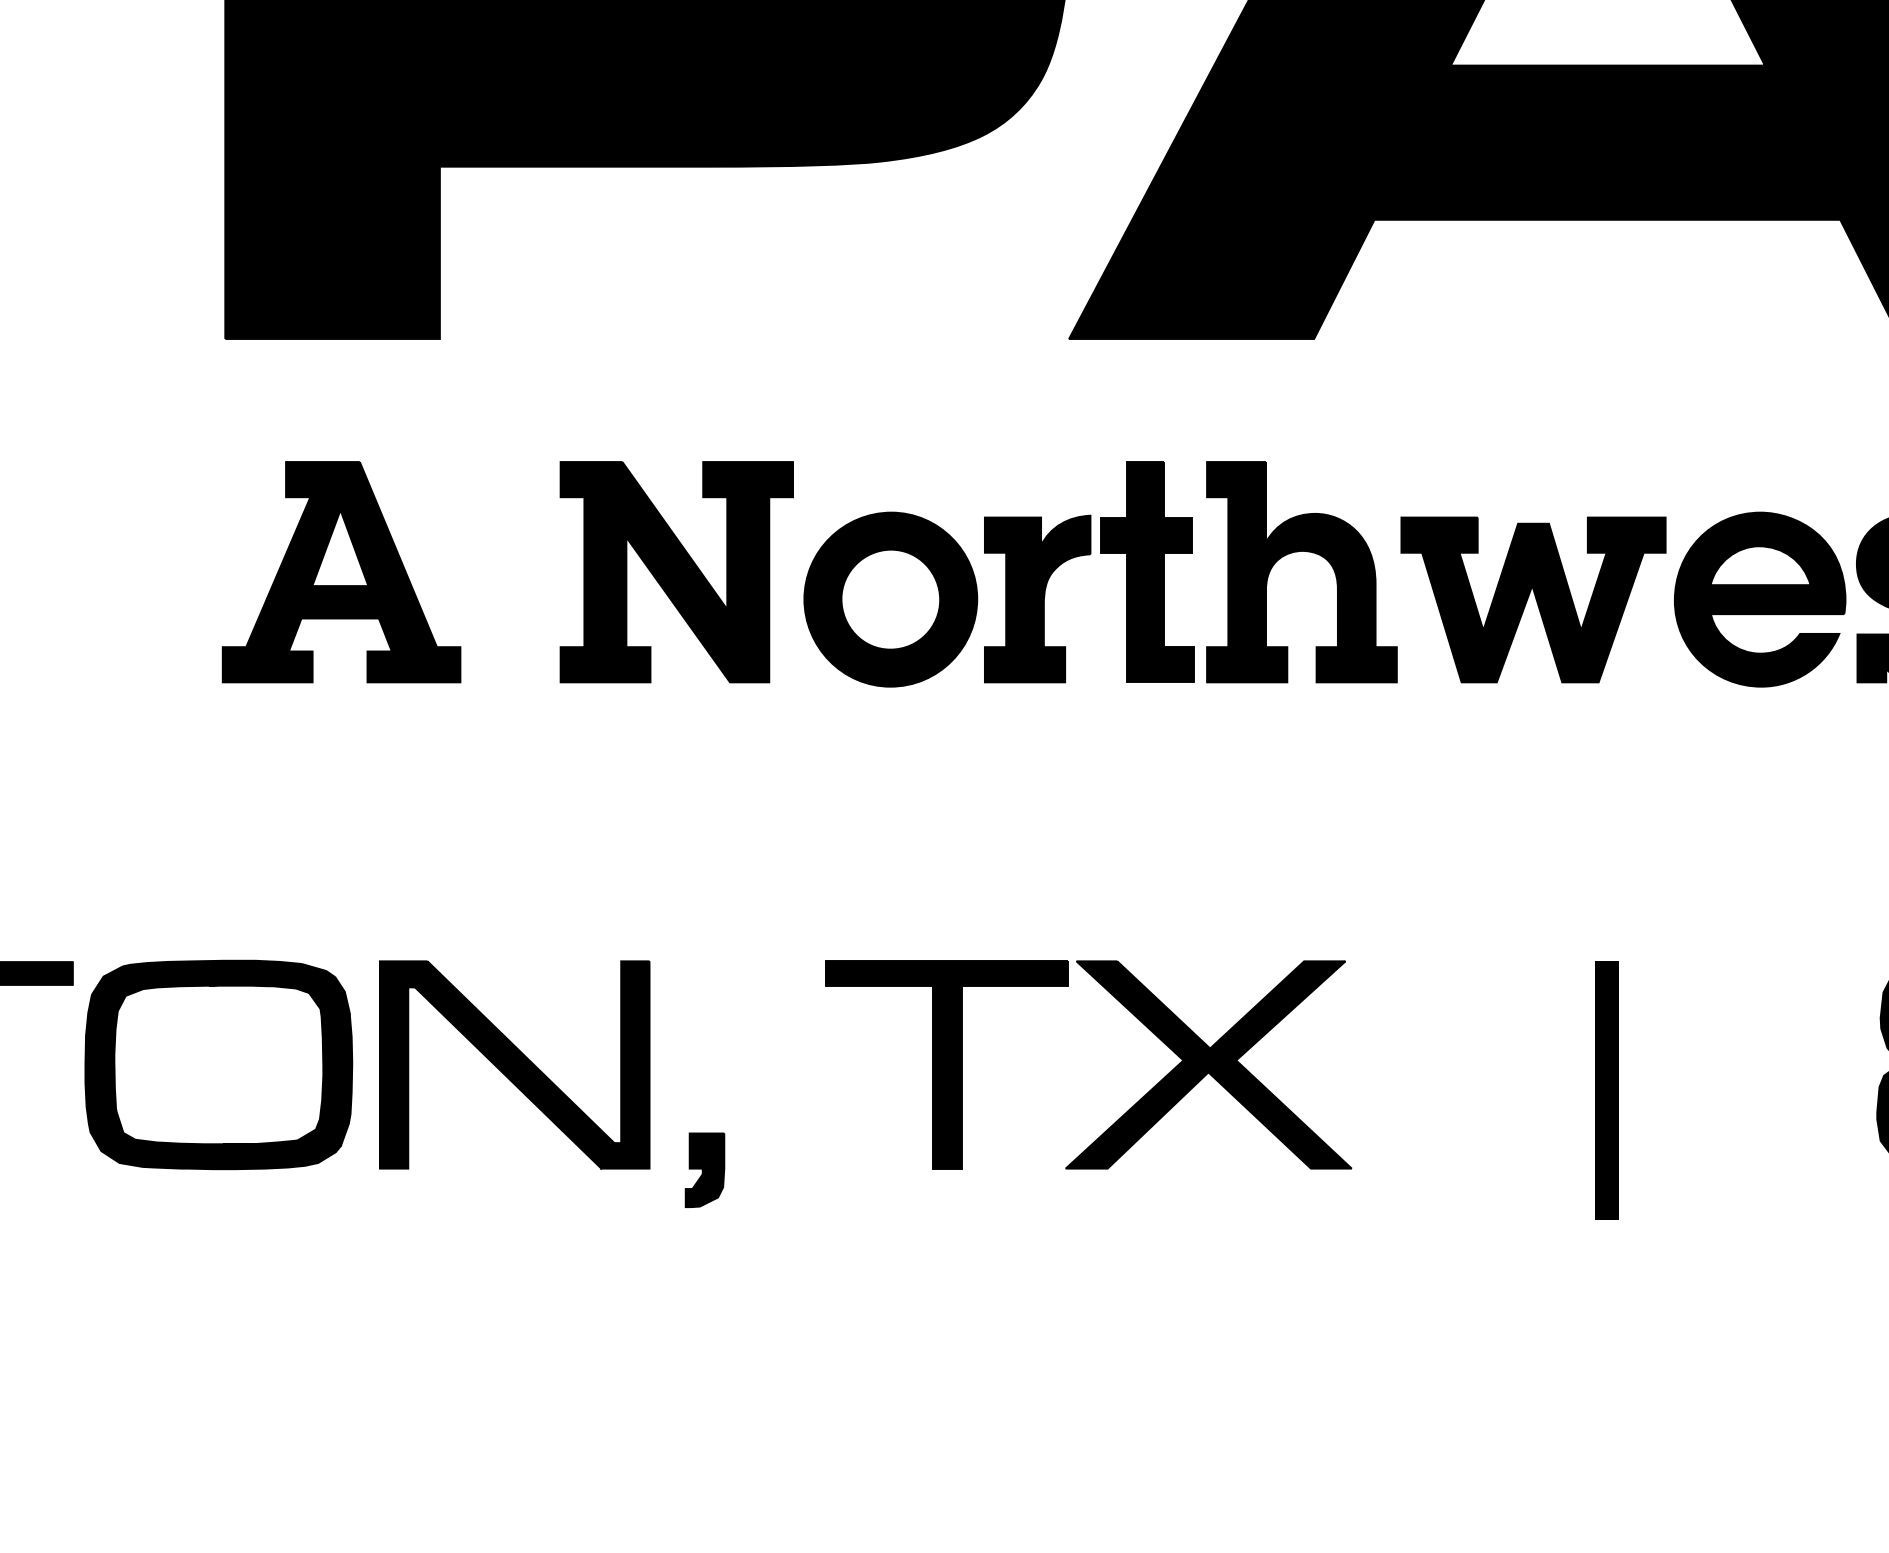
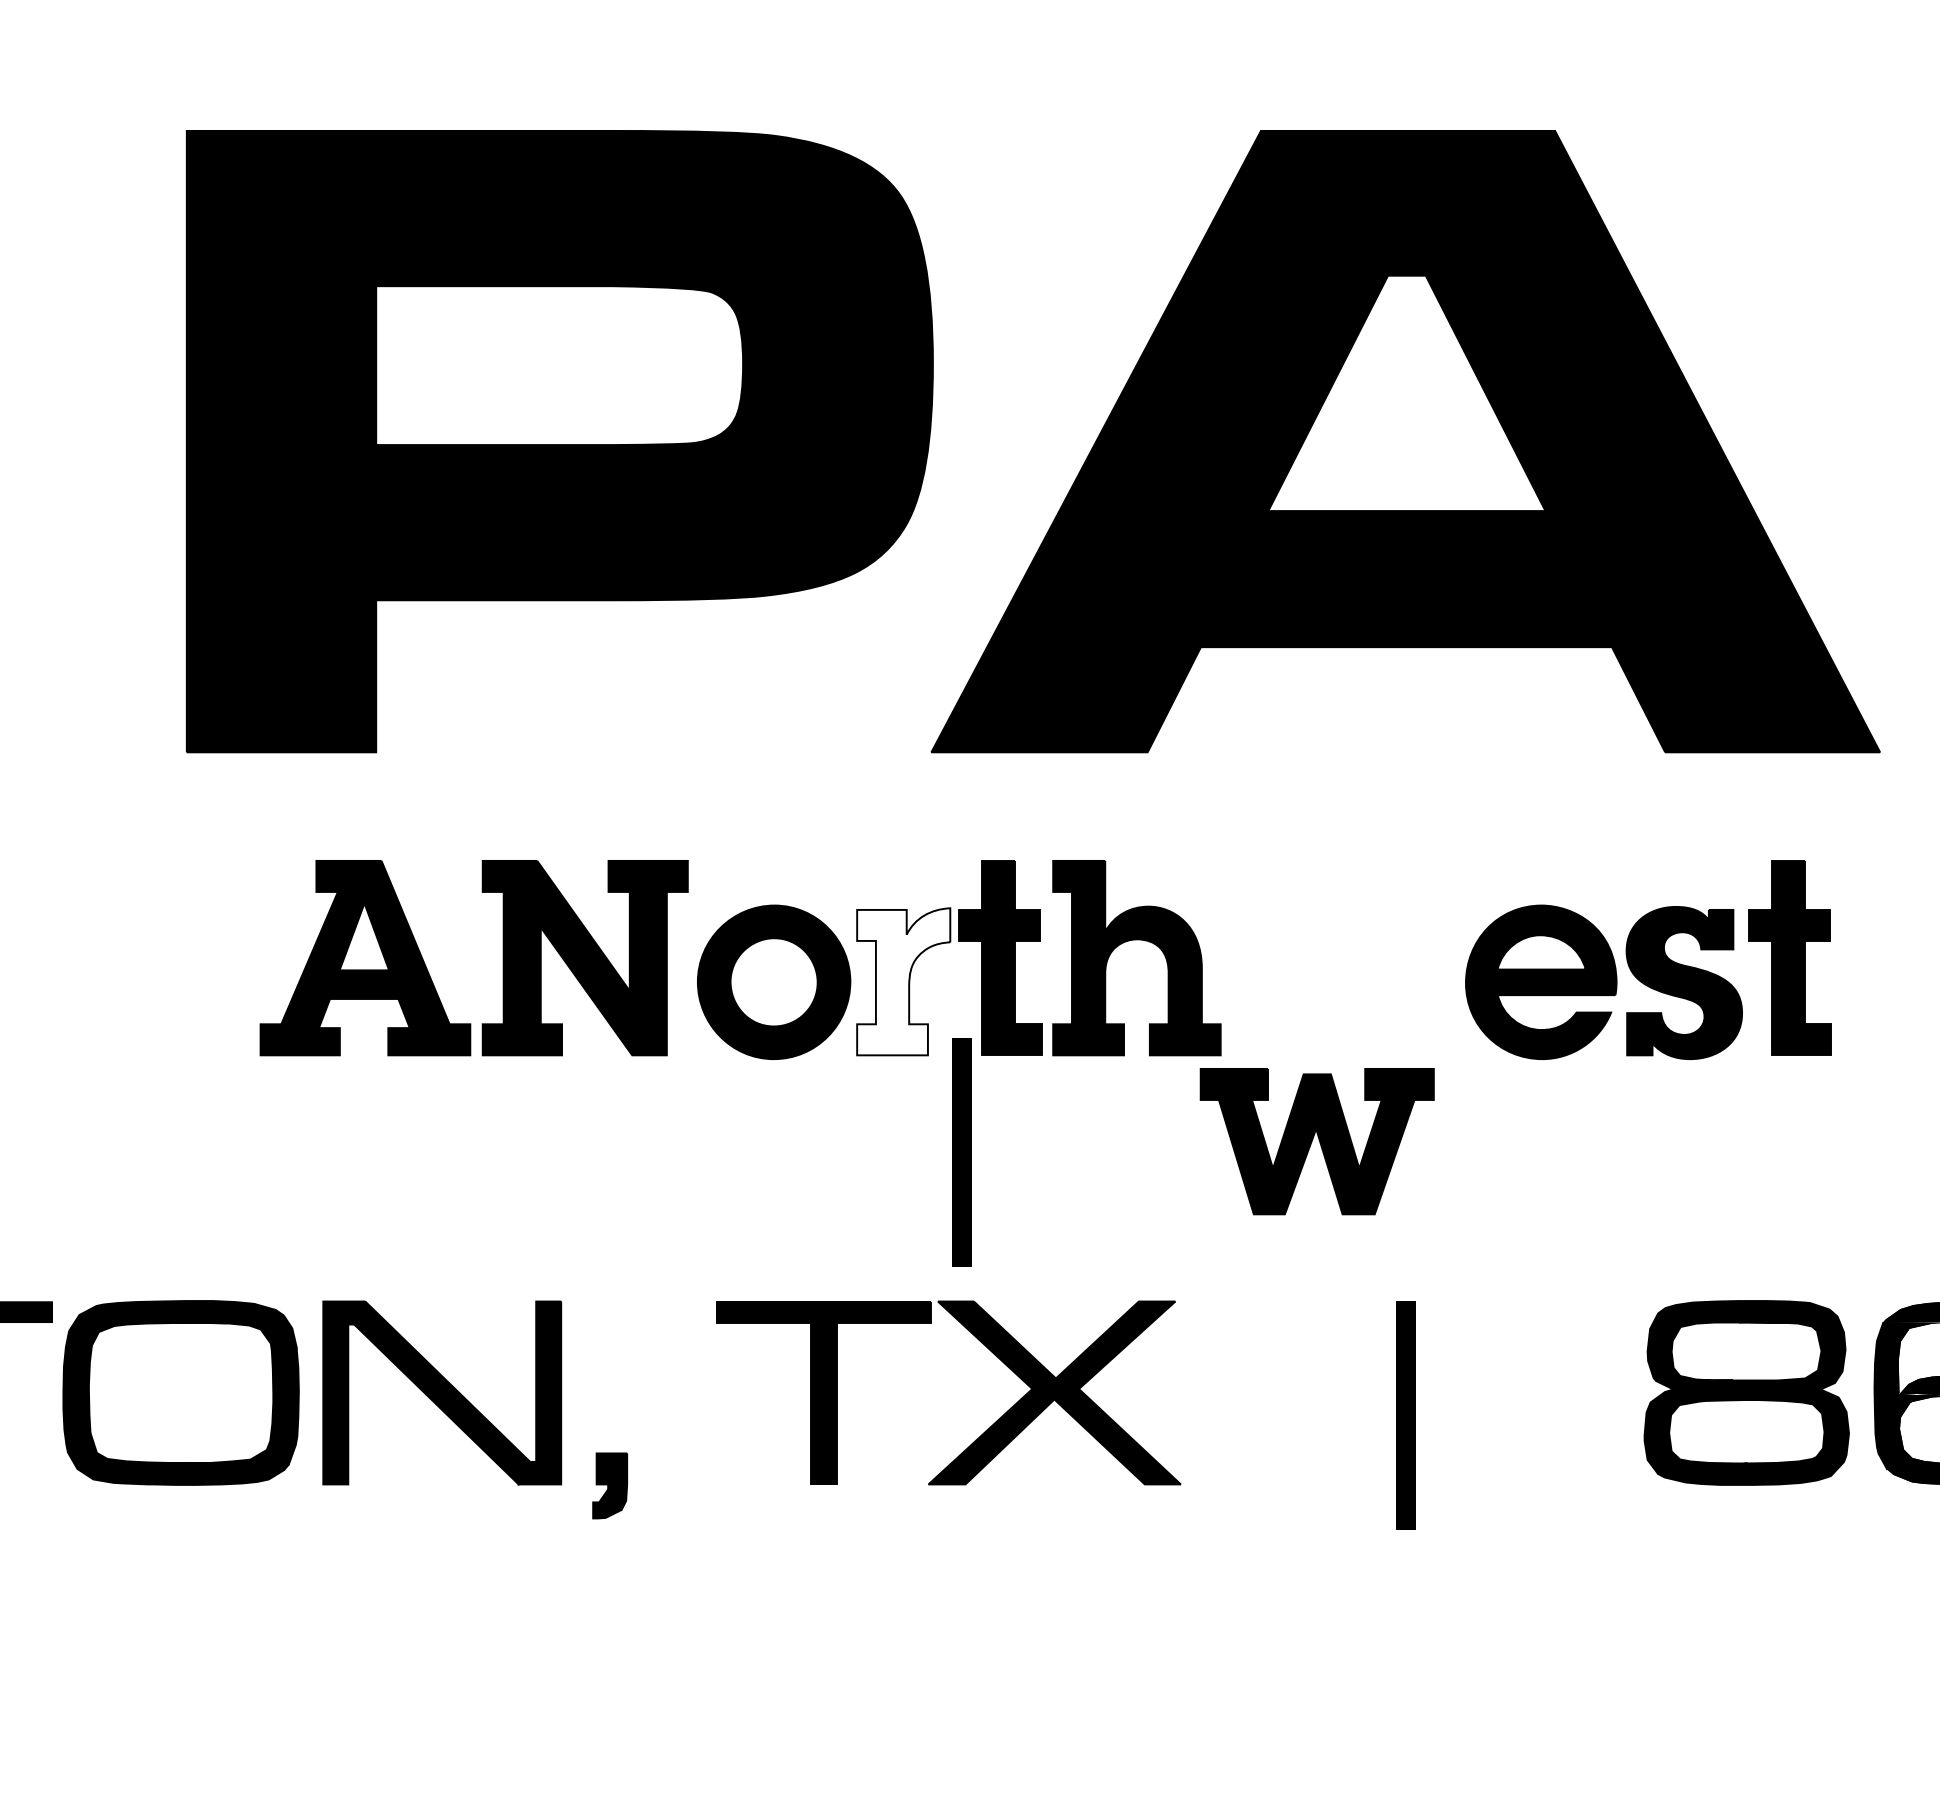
part: (341, 572) -> (365, 958), moved
fill: (1037, 598) -> (903, 981), removed
part: (1532, 599) -> (1316, 1141), moved
line: (1103, 792) -> (961, 1152), added

